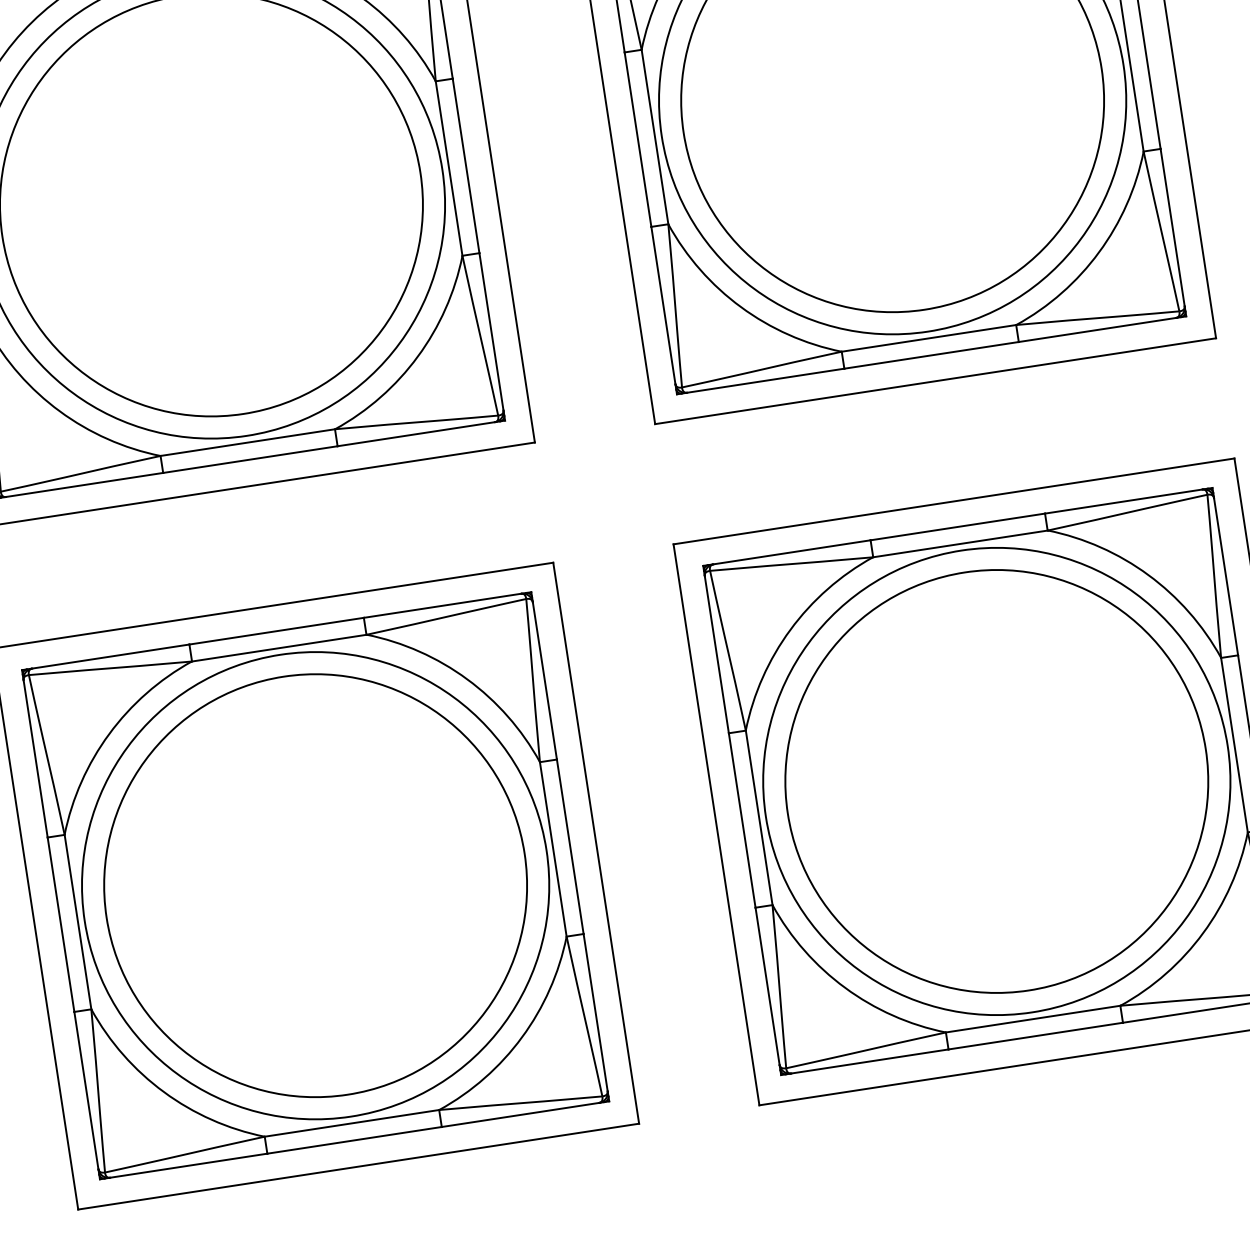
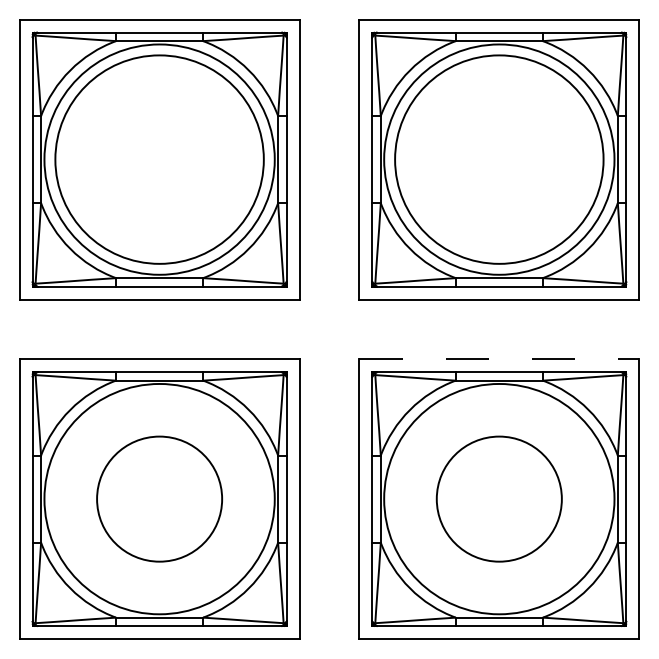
line: (954, 501) -> (499, 359), solid -> dashed
circle: (996, 780) -> (499, 498), size x0.6
circle: (315, 884) -> (159, 498), size x0.6

